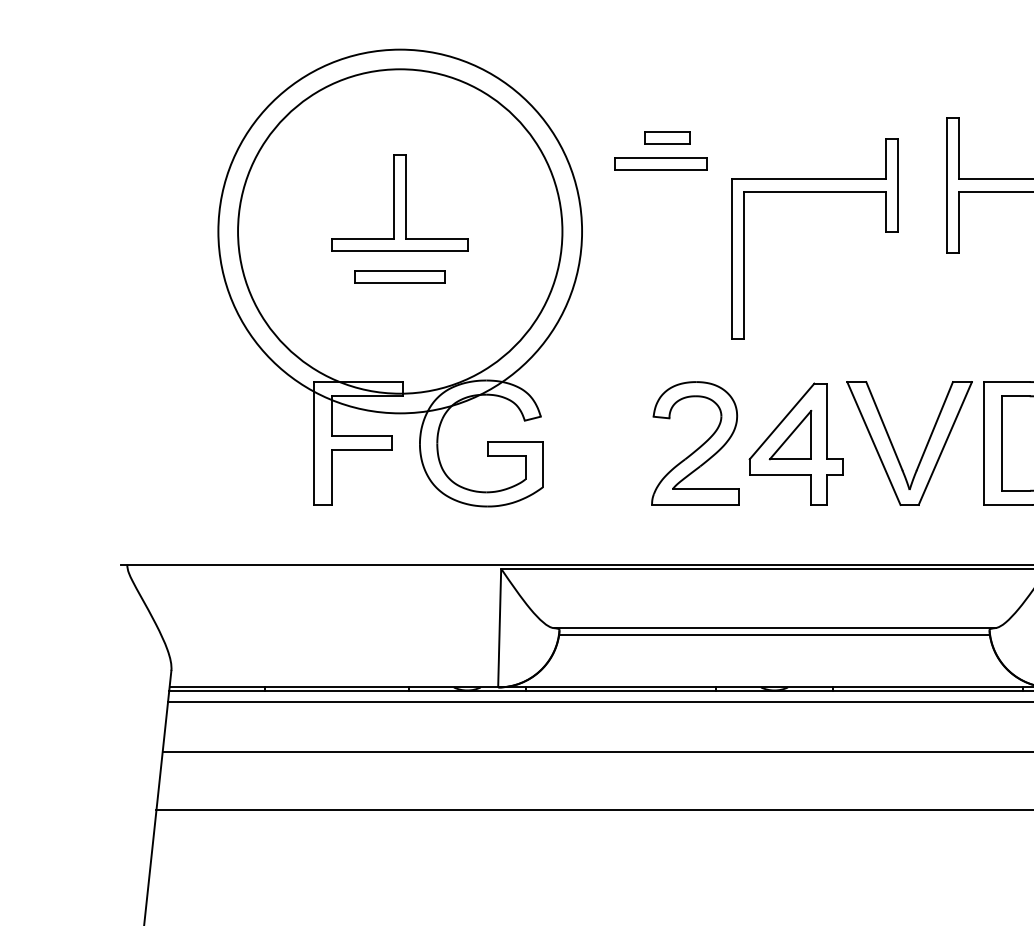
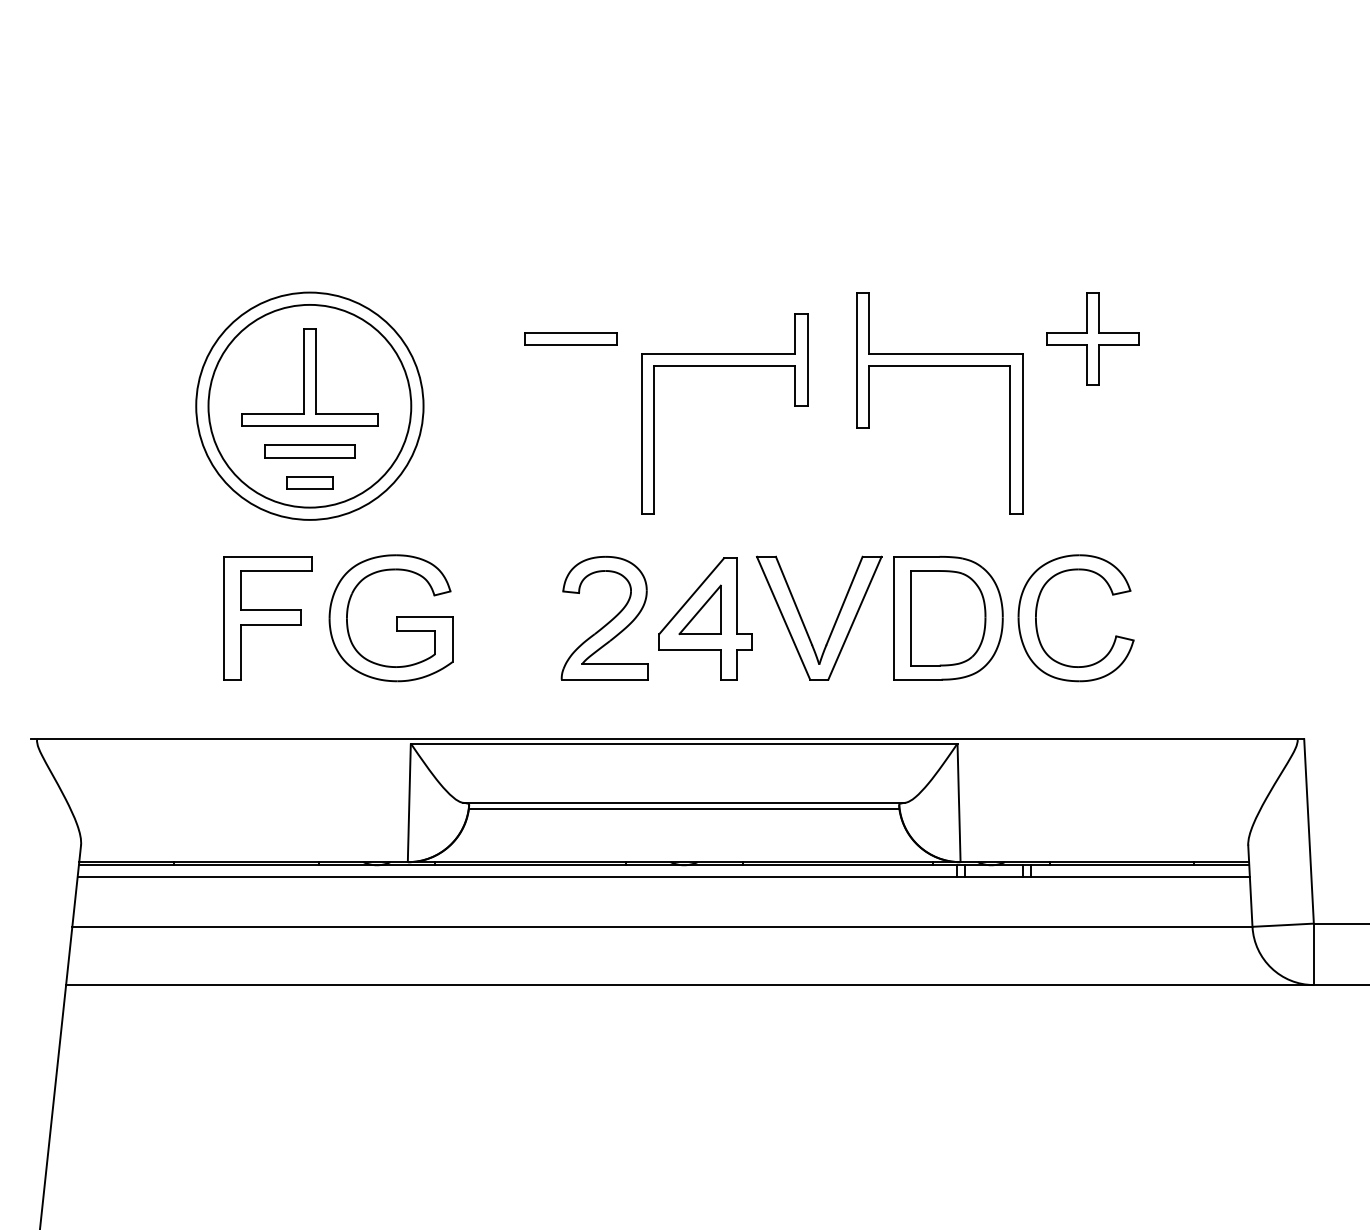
part: (666, 137) -> (309, 482), moved
circle: (399, 230) -> (309, 405), size x0.62
circle: (399, 230) -> (309, 405), size x0.62

